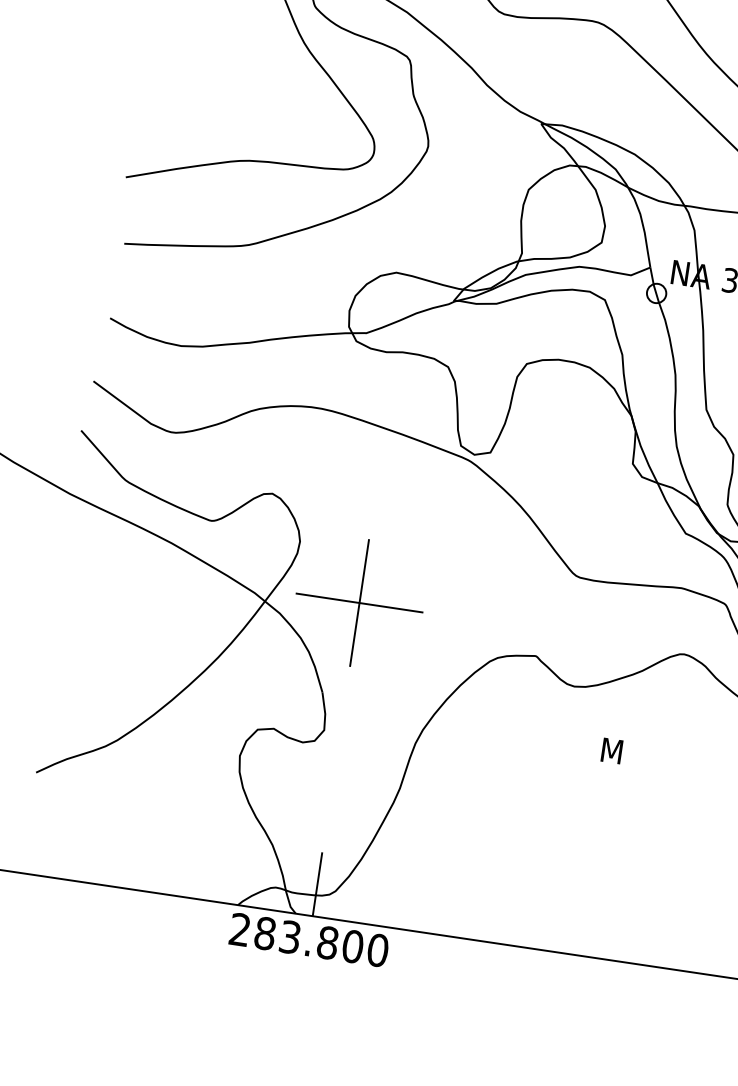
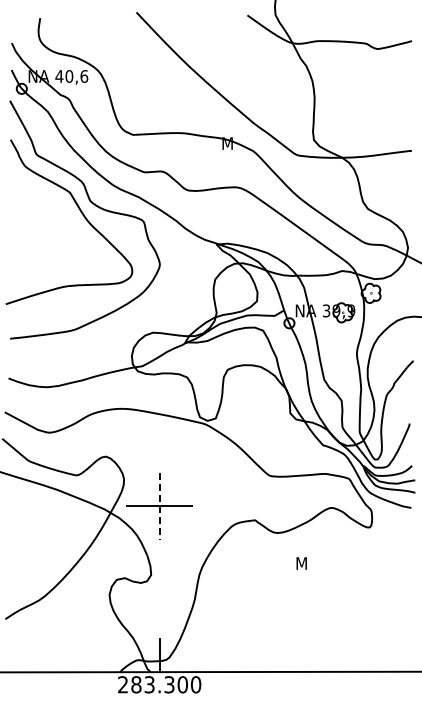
line: (359, 603) -> (159, 506), solid -> dashed
text: (327, 942) -> (169, 684), 283.800 -> 283.300

